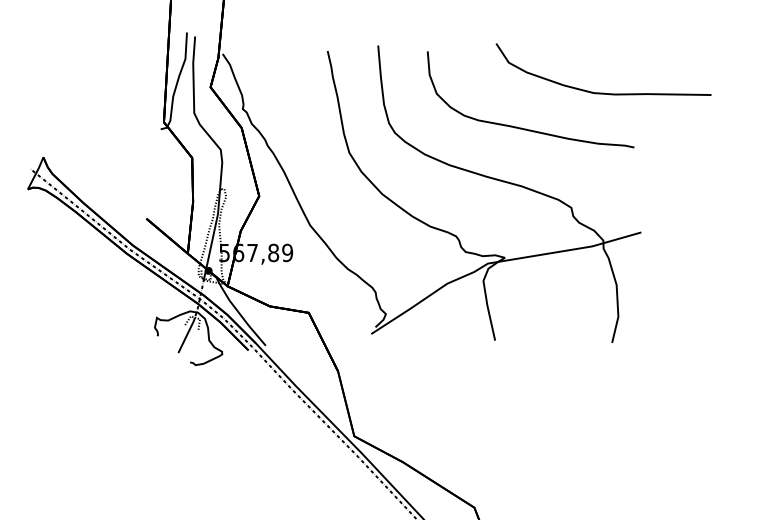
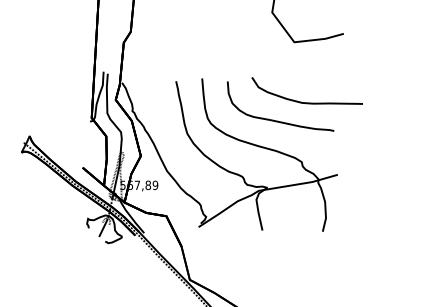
curve: (601, 92) -> (306, 102), moved

